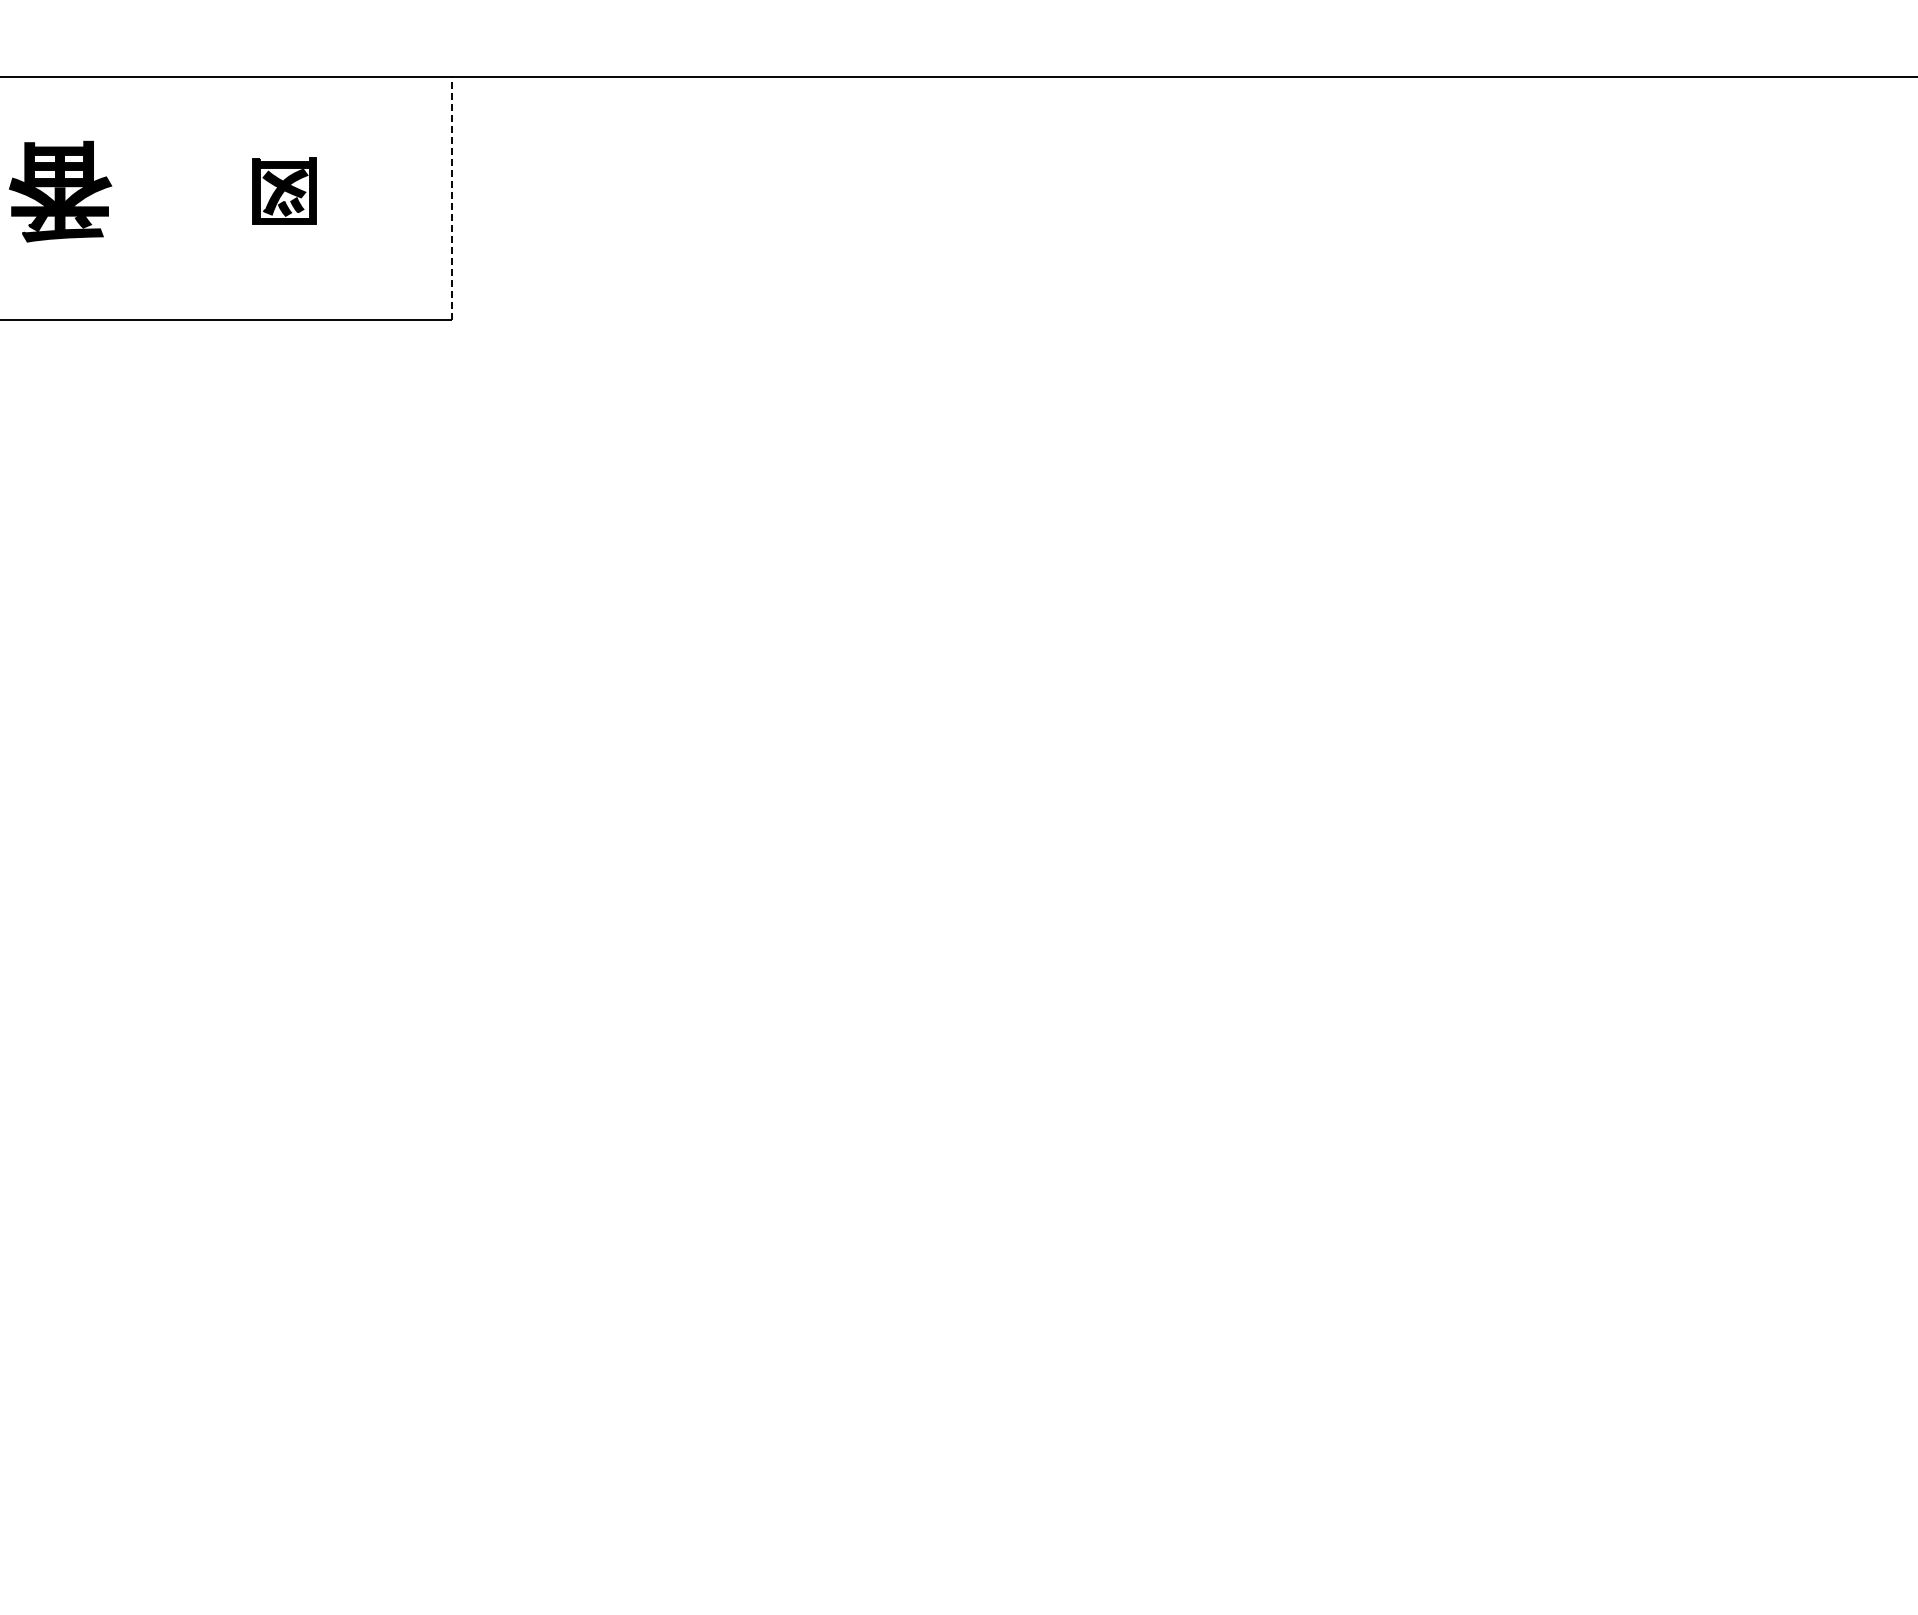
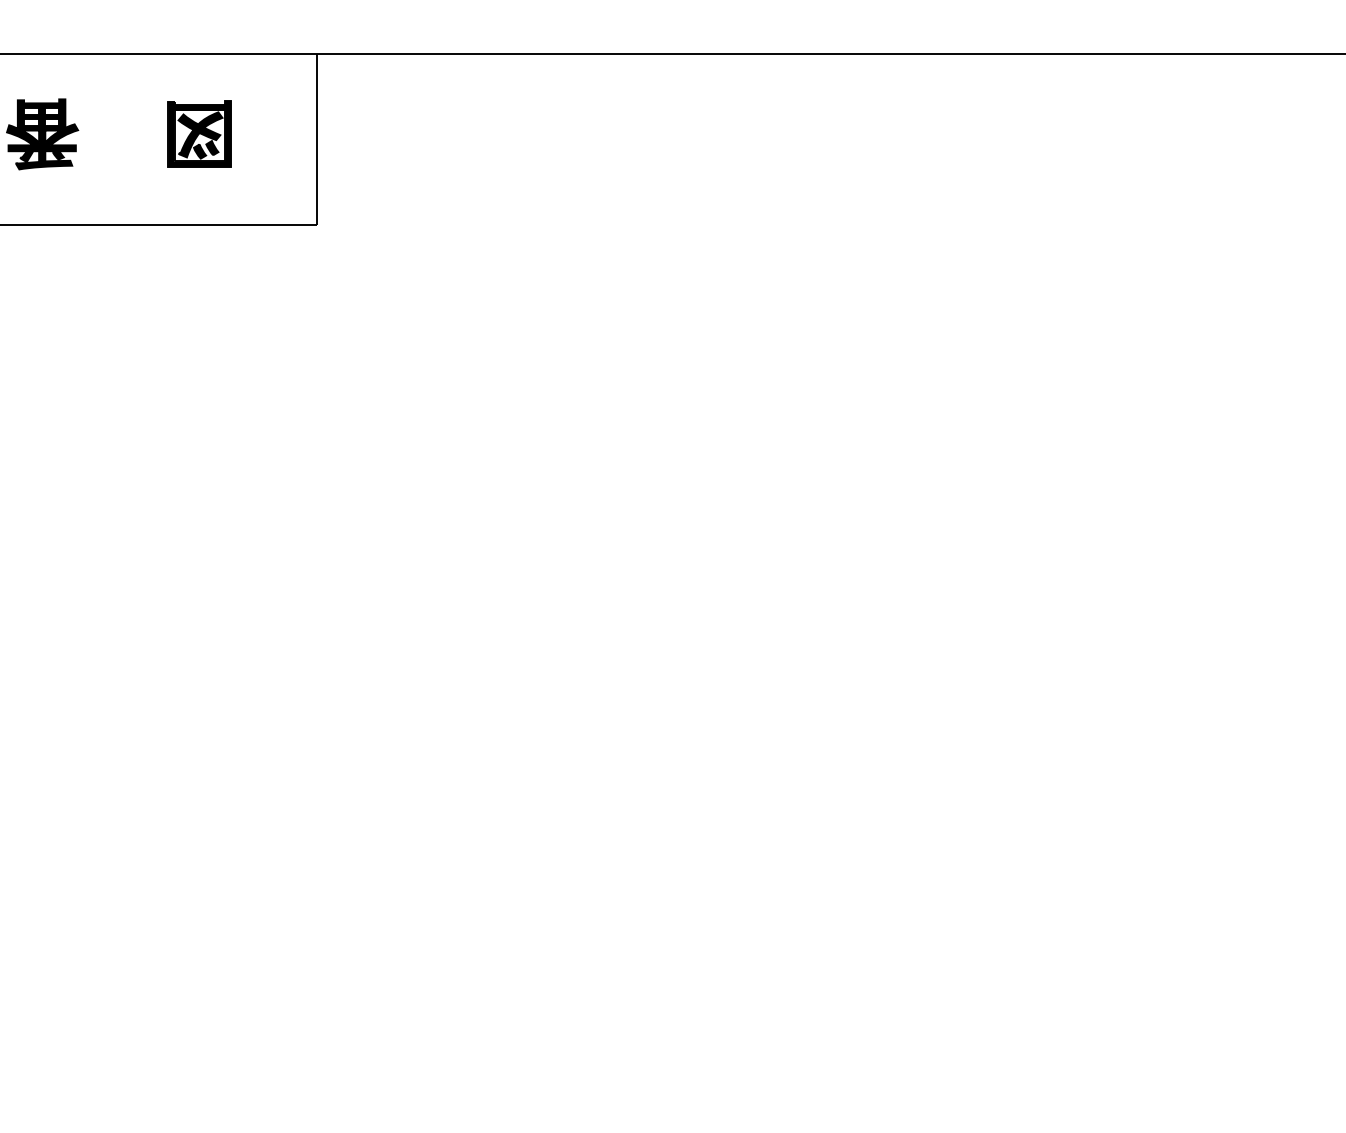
part: (284, 191) -> (199, 134), size x1.43
line: (451, 198) -> (316, 139), dashed -> solid

